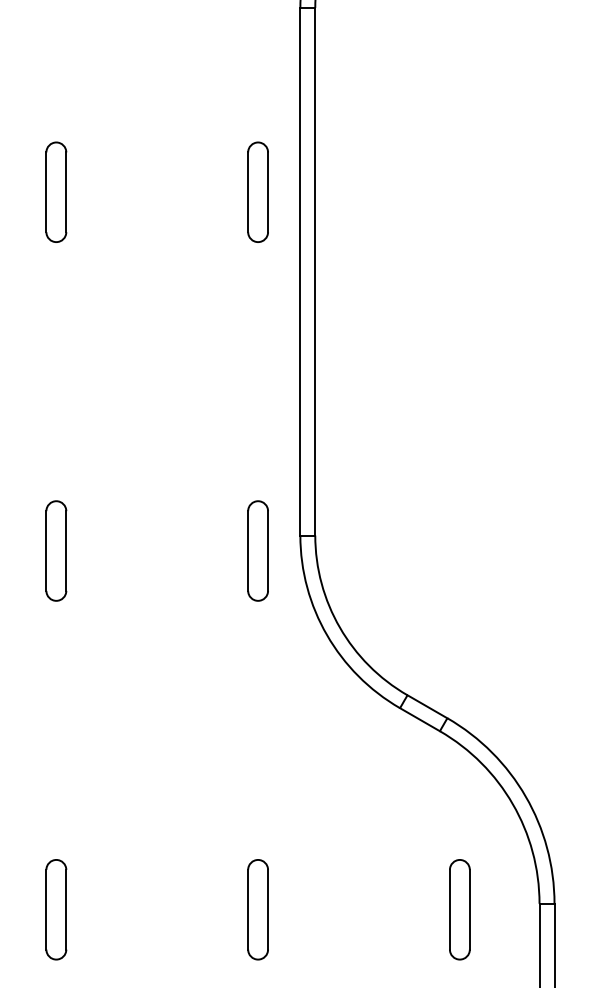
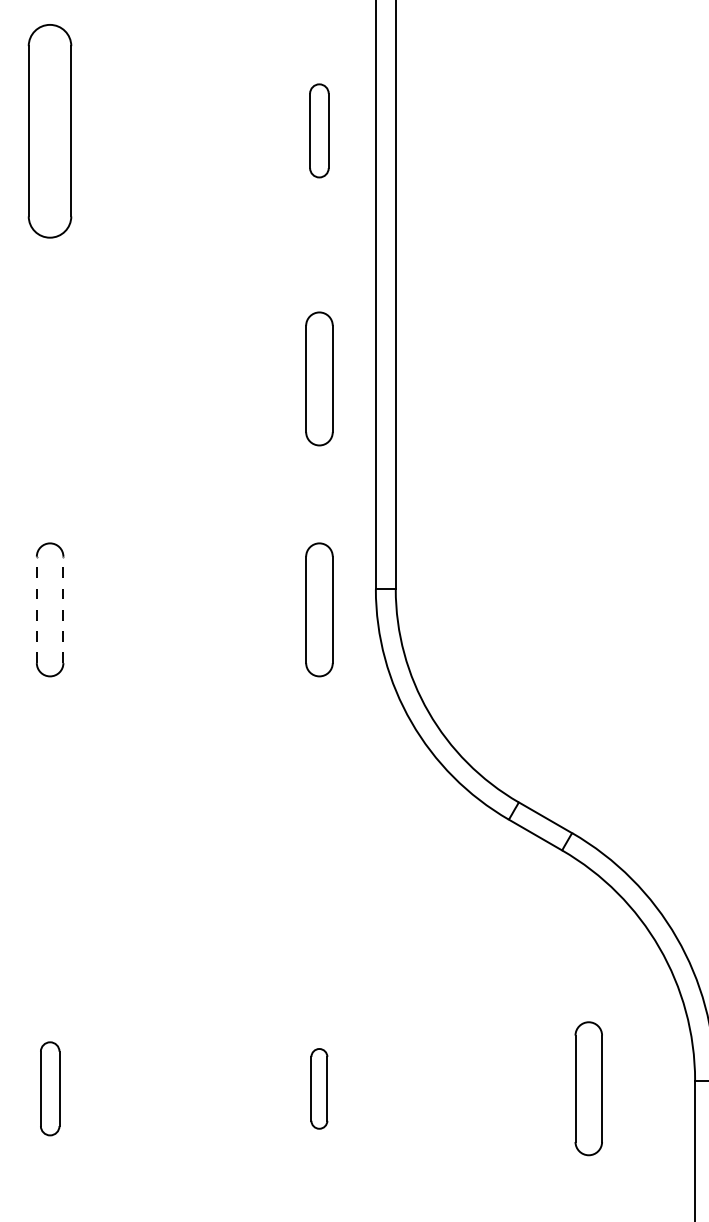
part: (56, 191) -> (50, 129), size x1.6
part: (257, 191) -> (318, 129), size x0.7
part: (257, 377) -> (318, 378), added
line: (46, 551) -> (36, 610), solid -> dashed
line: (66, 551) -> (63, 610), solid -> dashed
part: (56, 909) -> (50, 1088), size x0.7
part: (257, 909) -> (318, 1088), size x0.6

